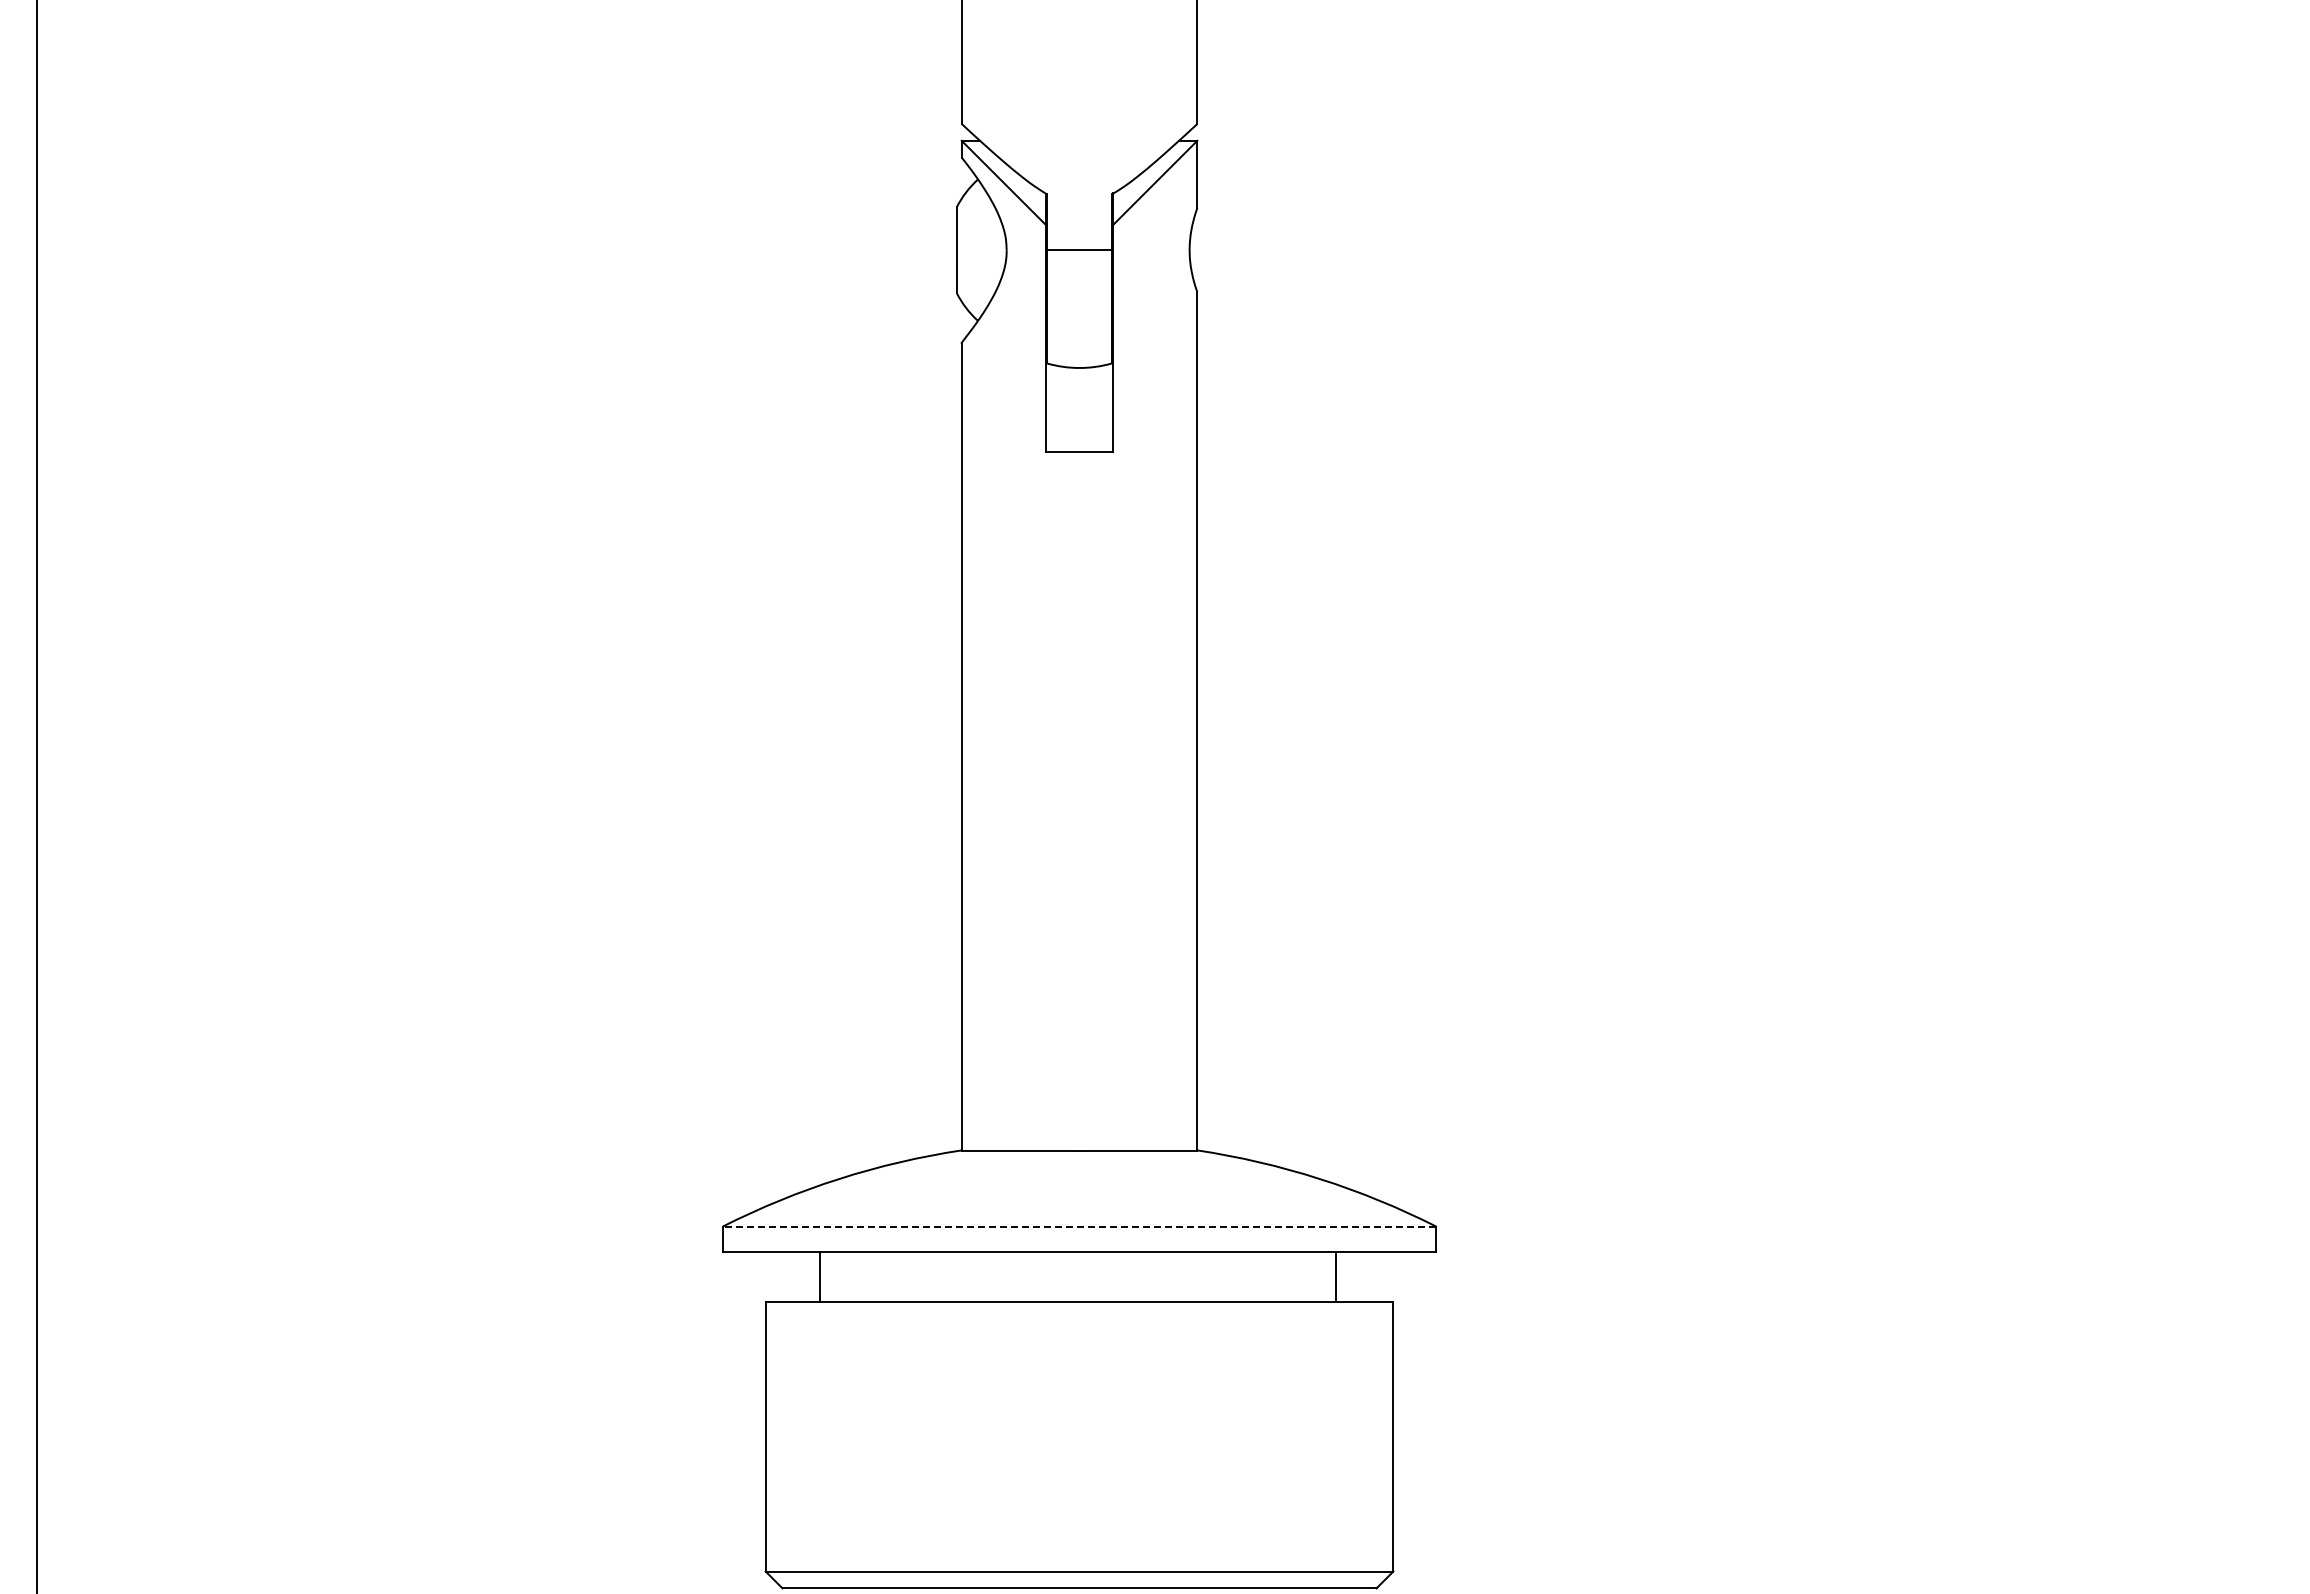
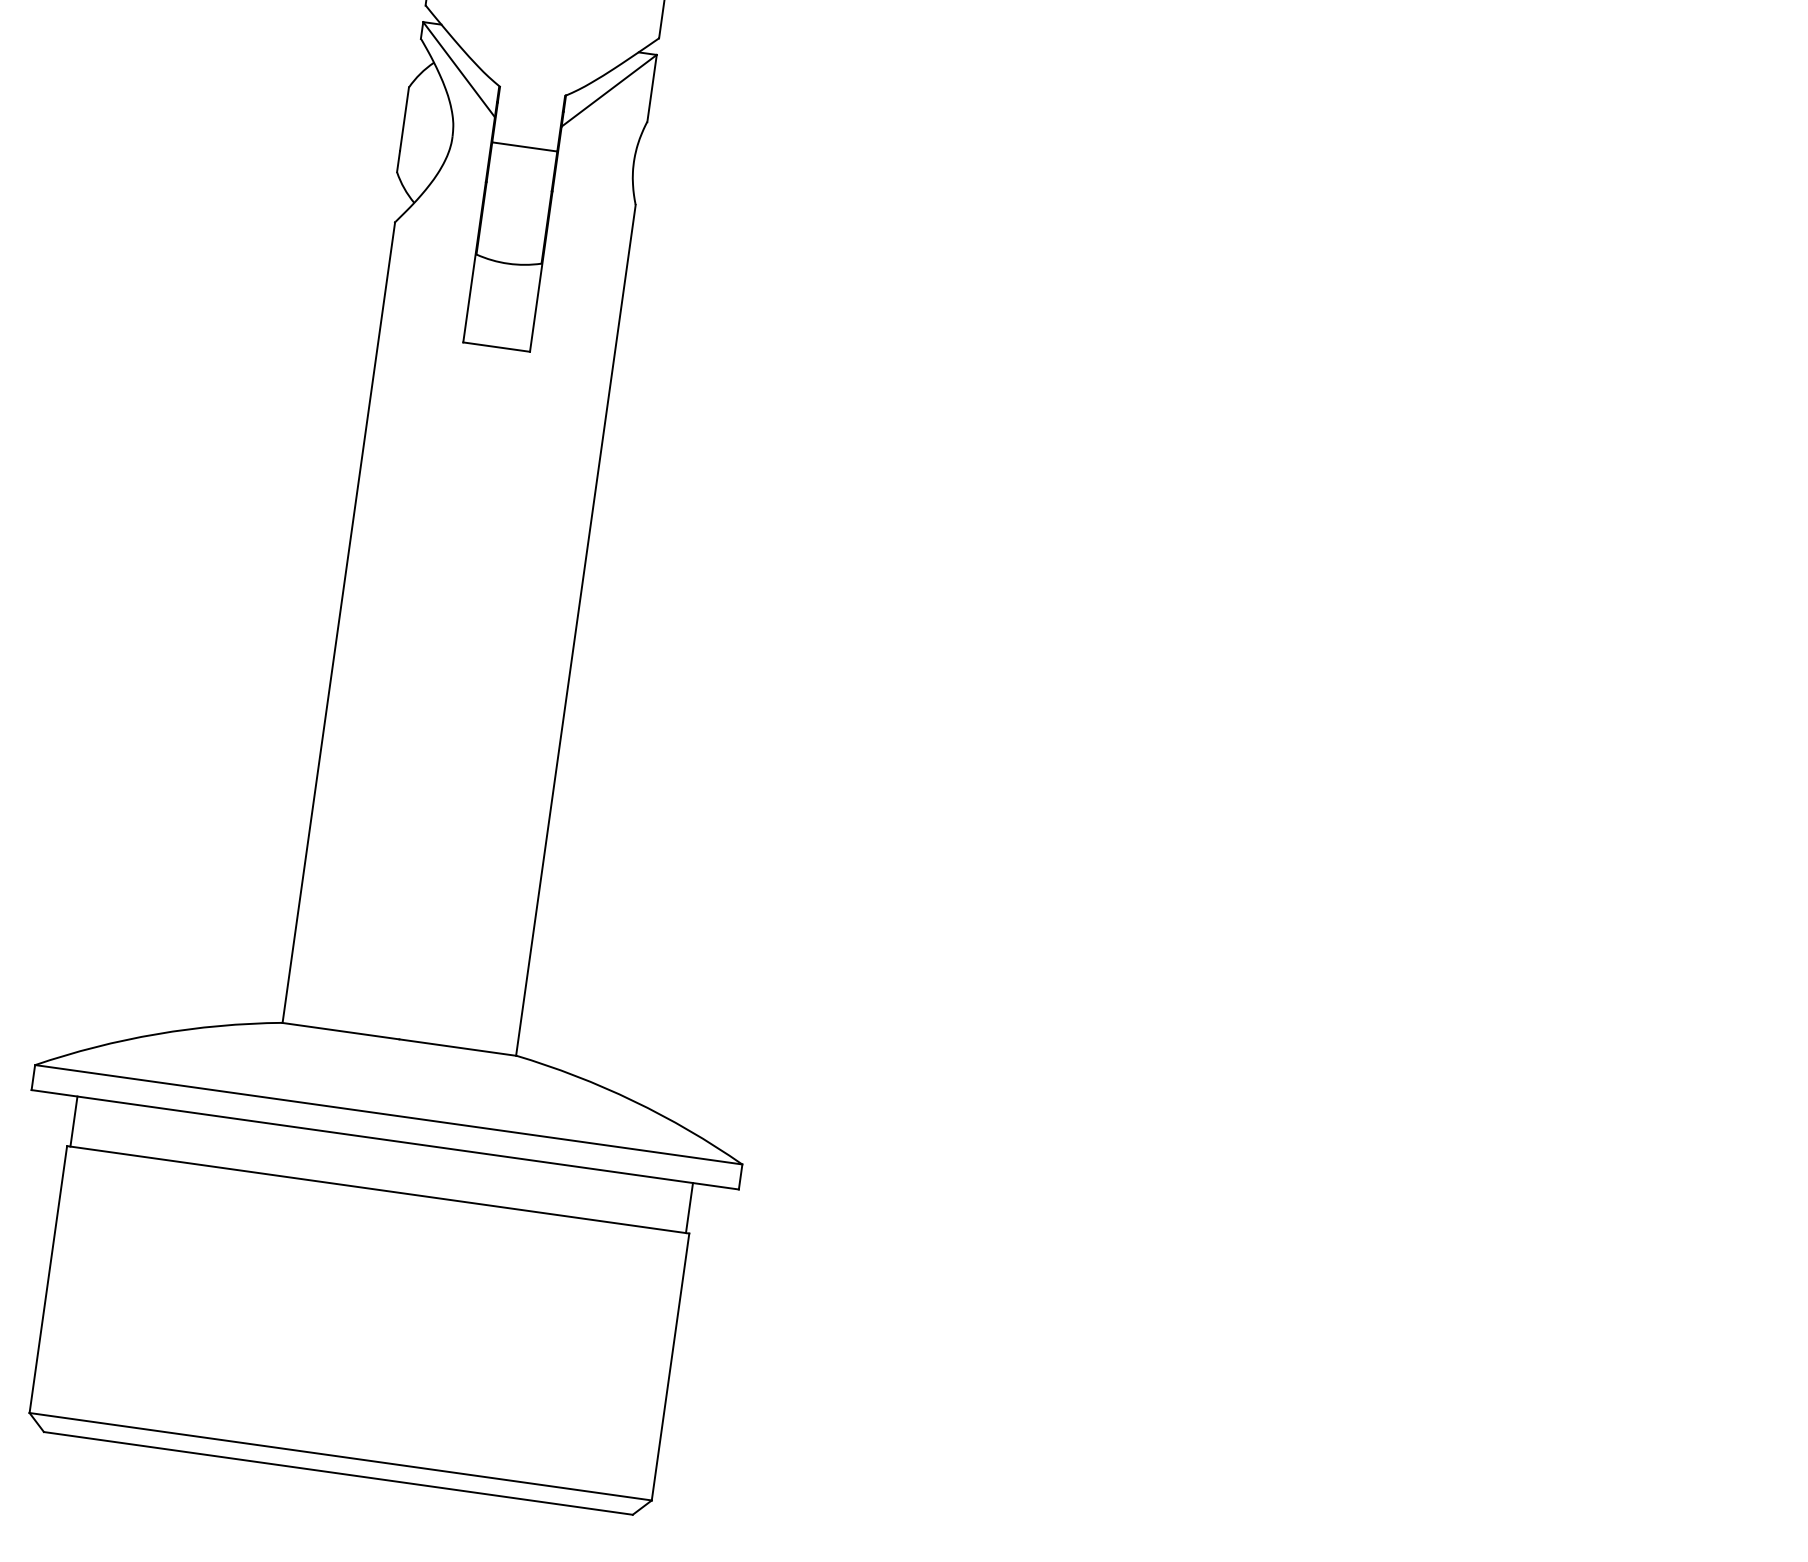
line: (1079, 1226) -> (388, 1114), dashed -> solid
line: (820, 1276) -> (74, 1121), moved
line: (1336, 1276) -> (690, 1207), moved

